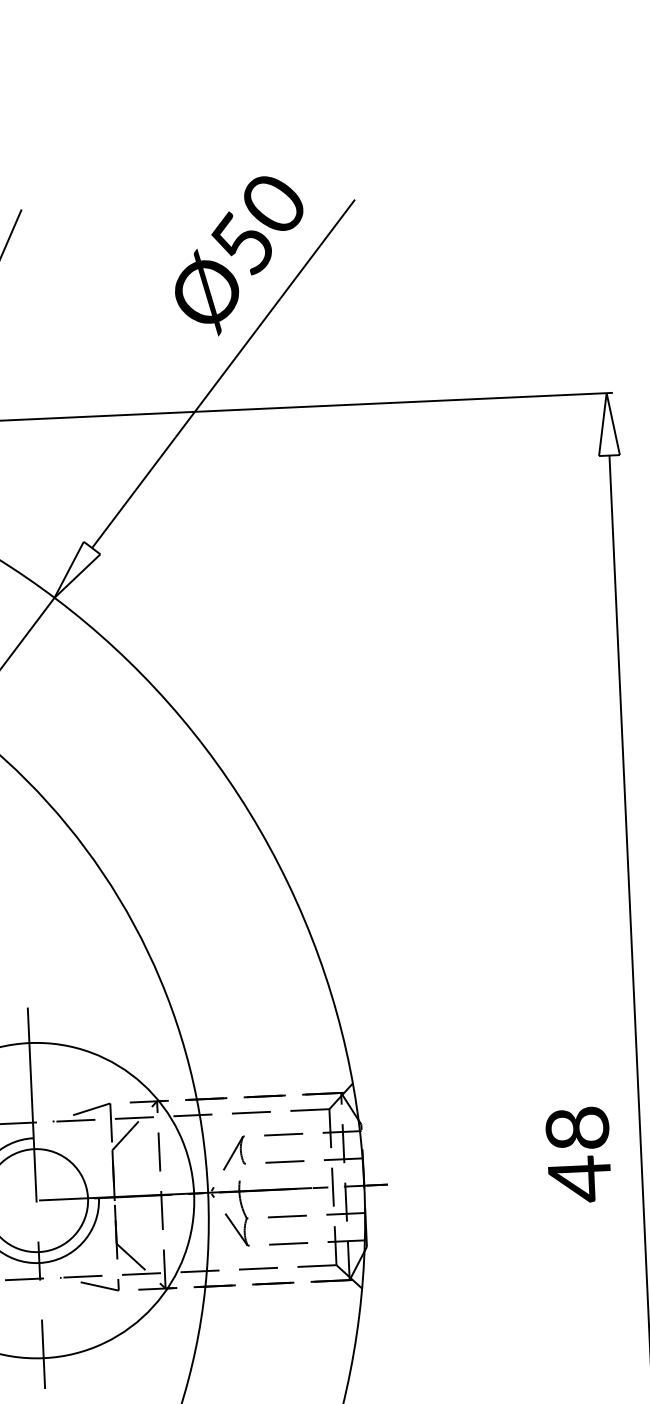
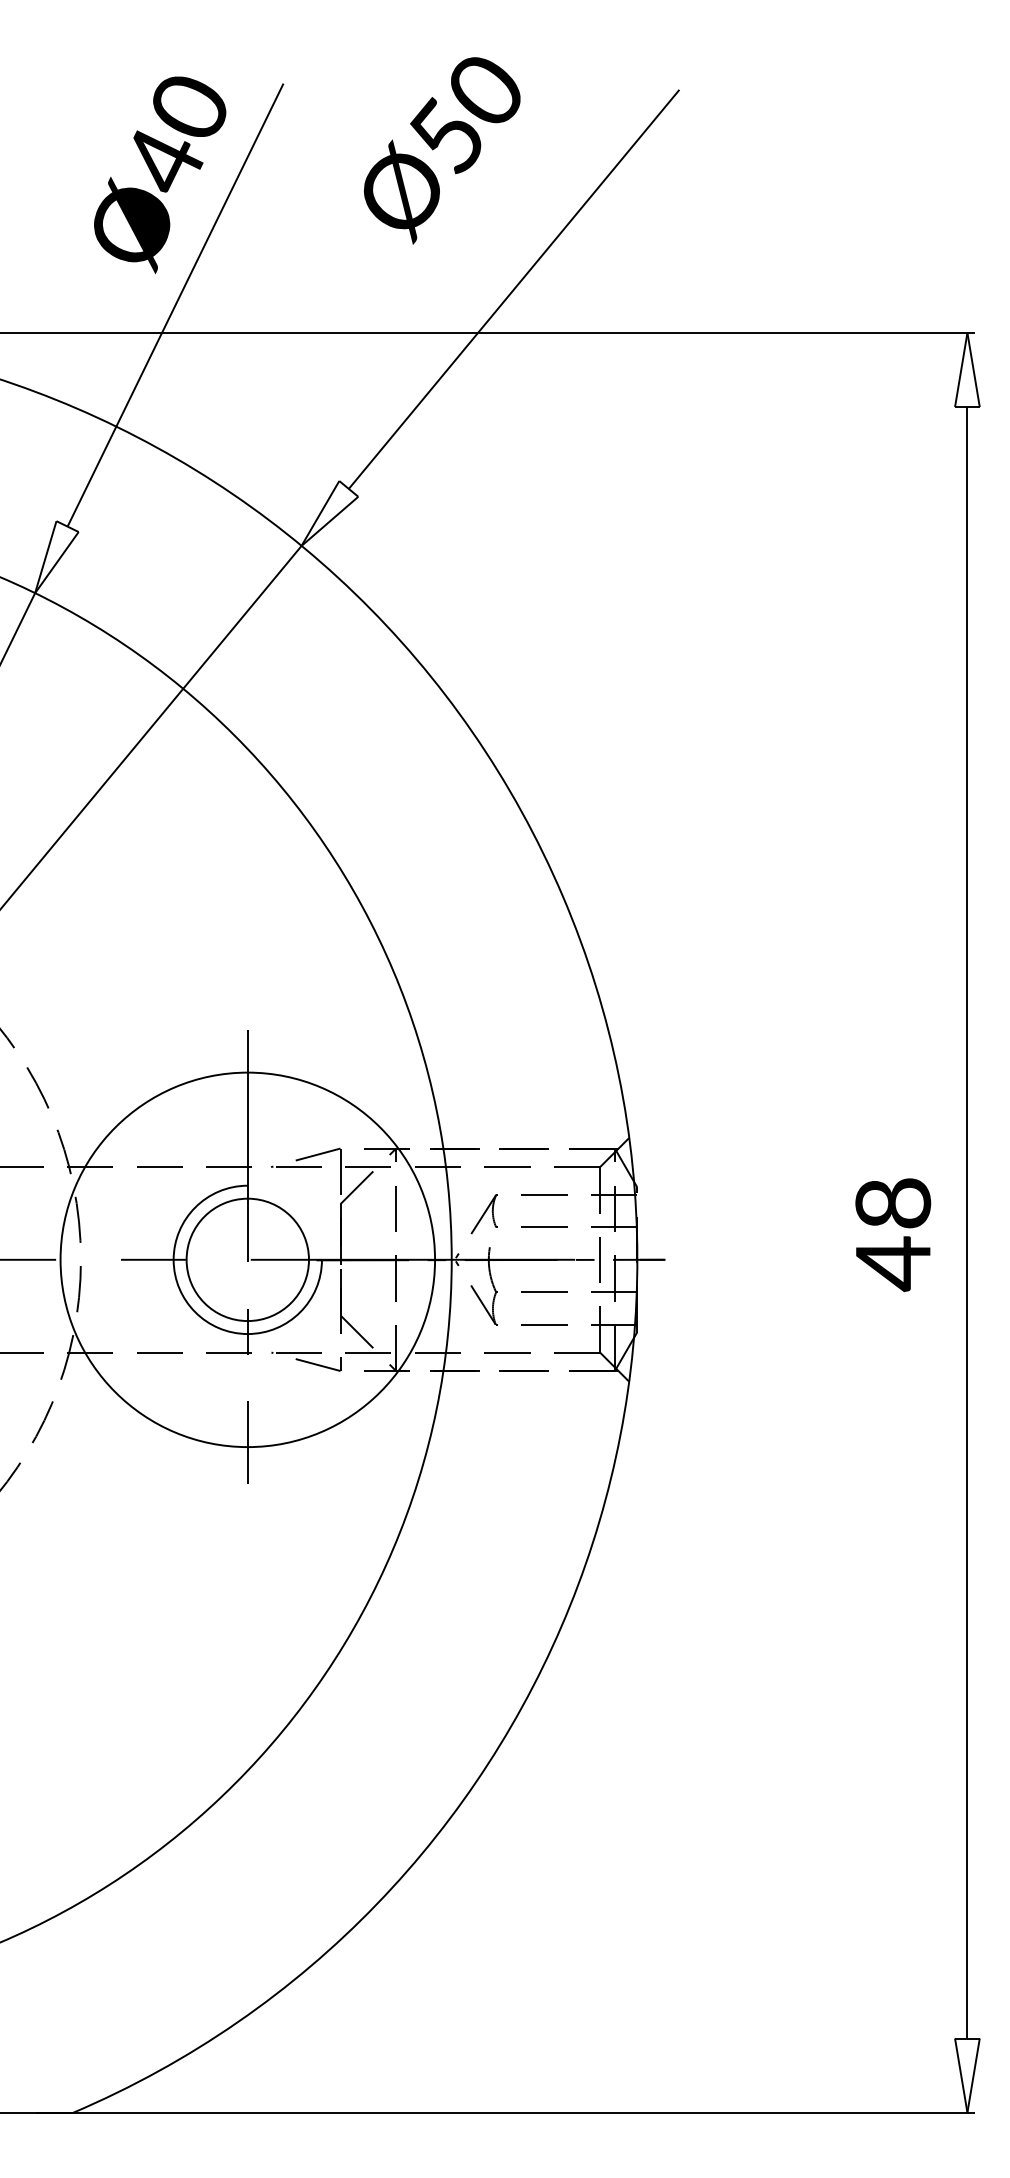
text: (239, 256) -> (442, 150), moved

